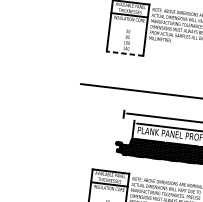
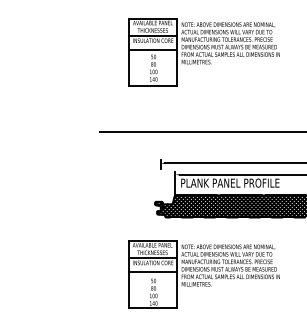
line: (128, 25) -> (152, 49), added
line: (124, 53) -> (152, 86), dashed -> solid
line: (107, 194) -> (152, 271), added

